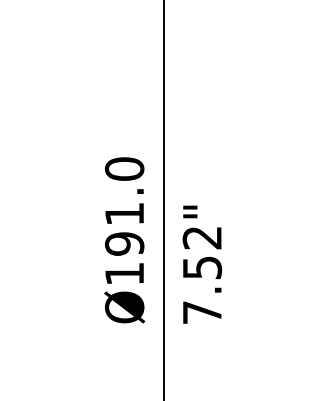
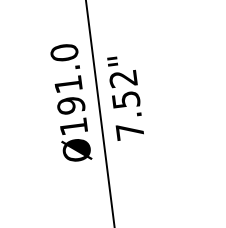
text: (202, 264) -> (125, 97), moved

